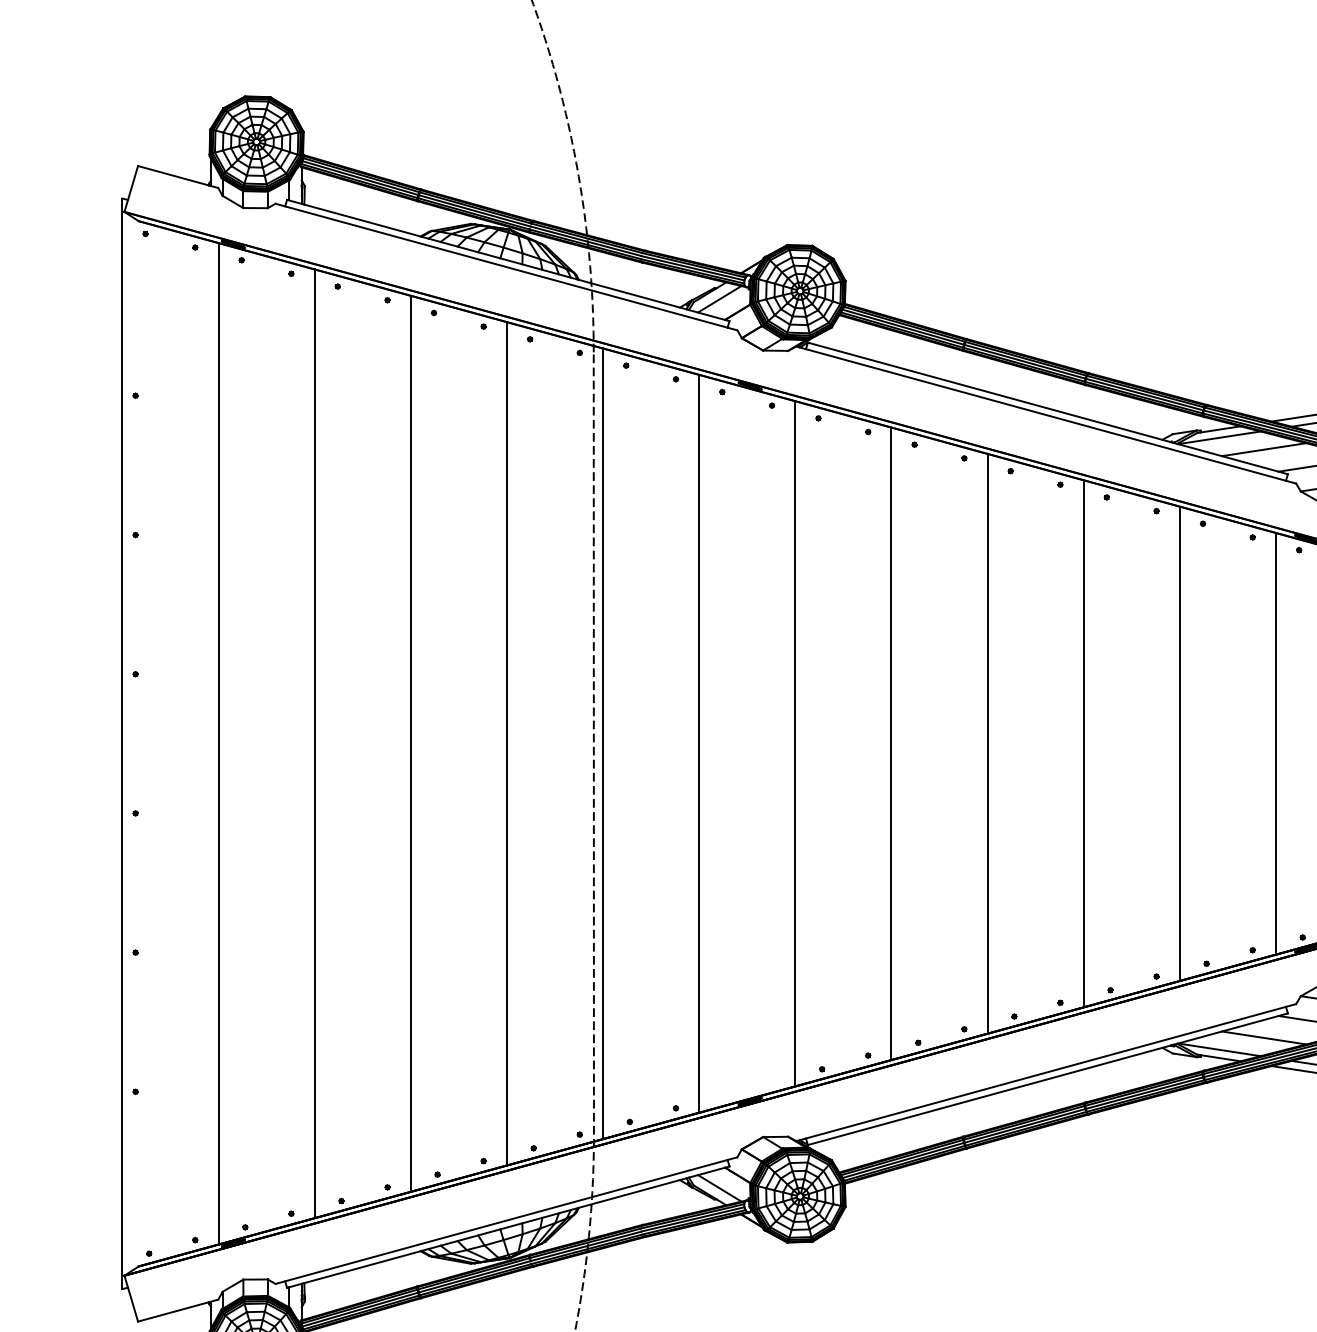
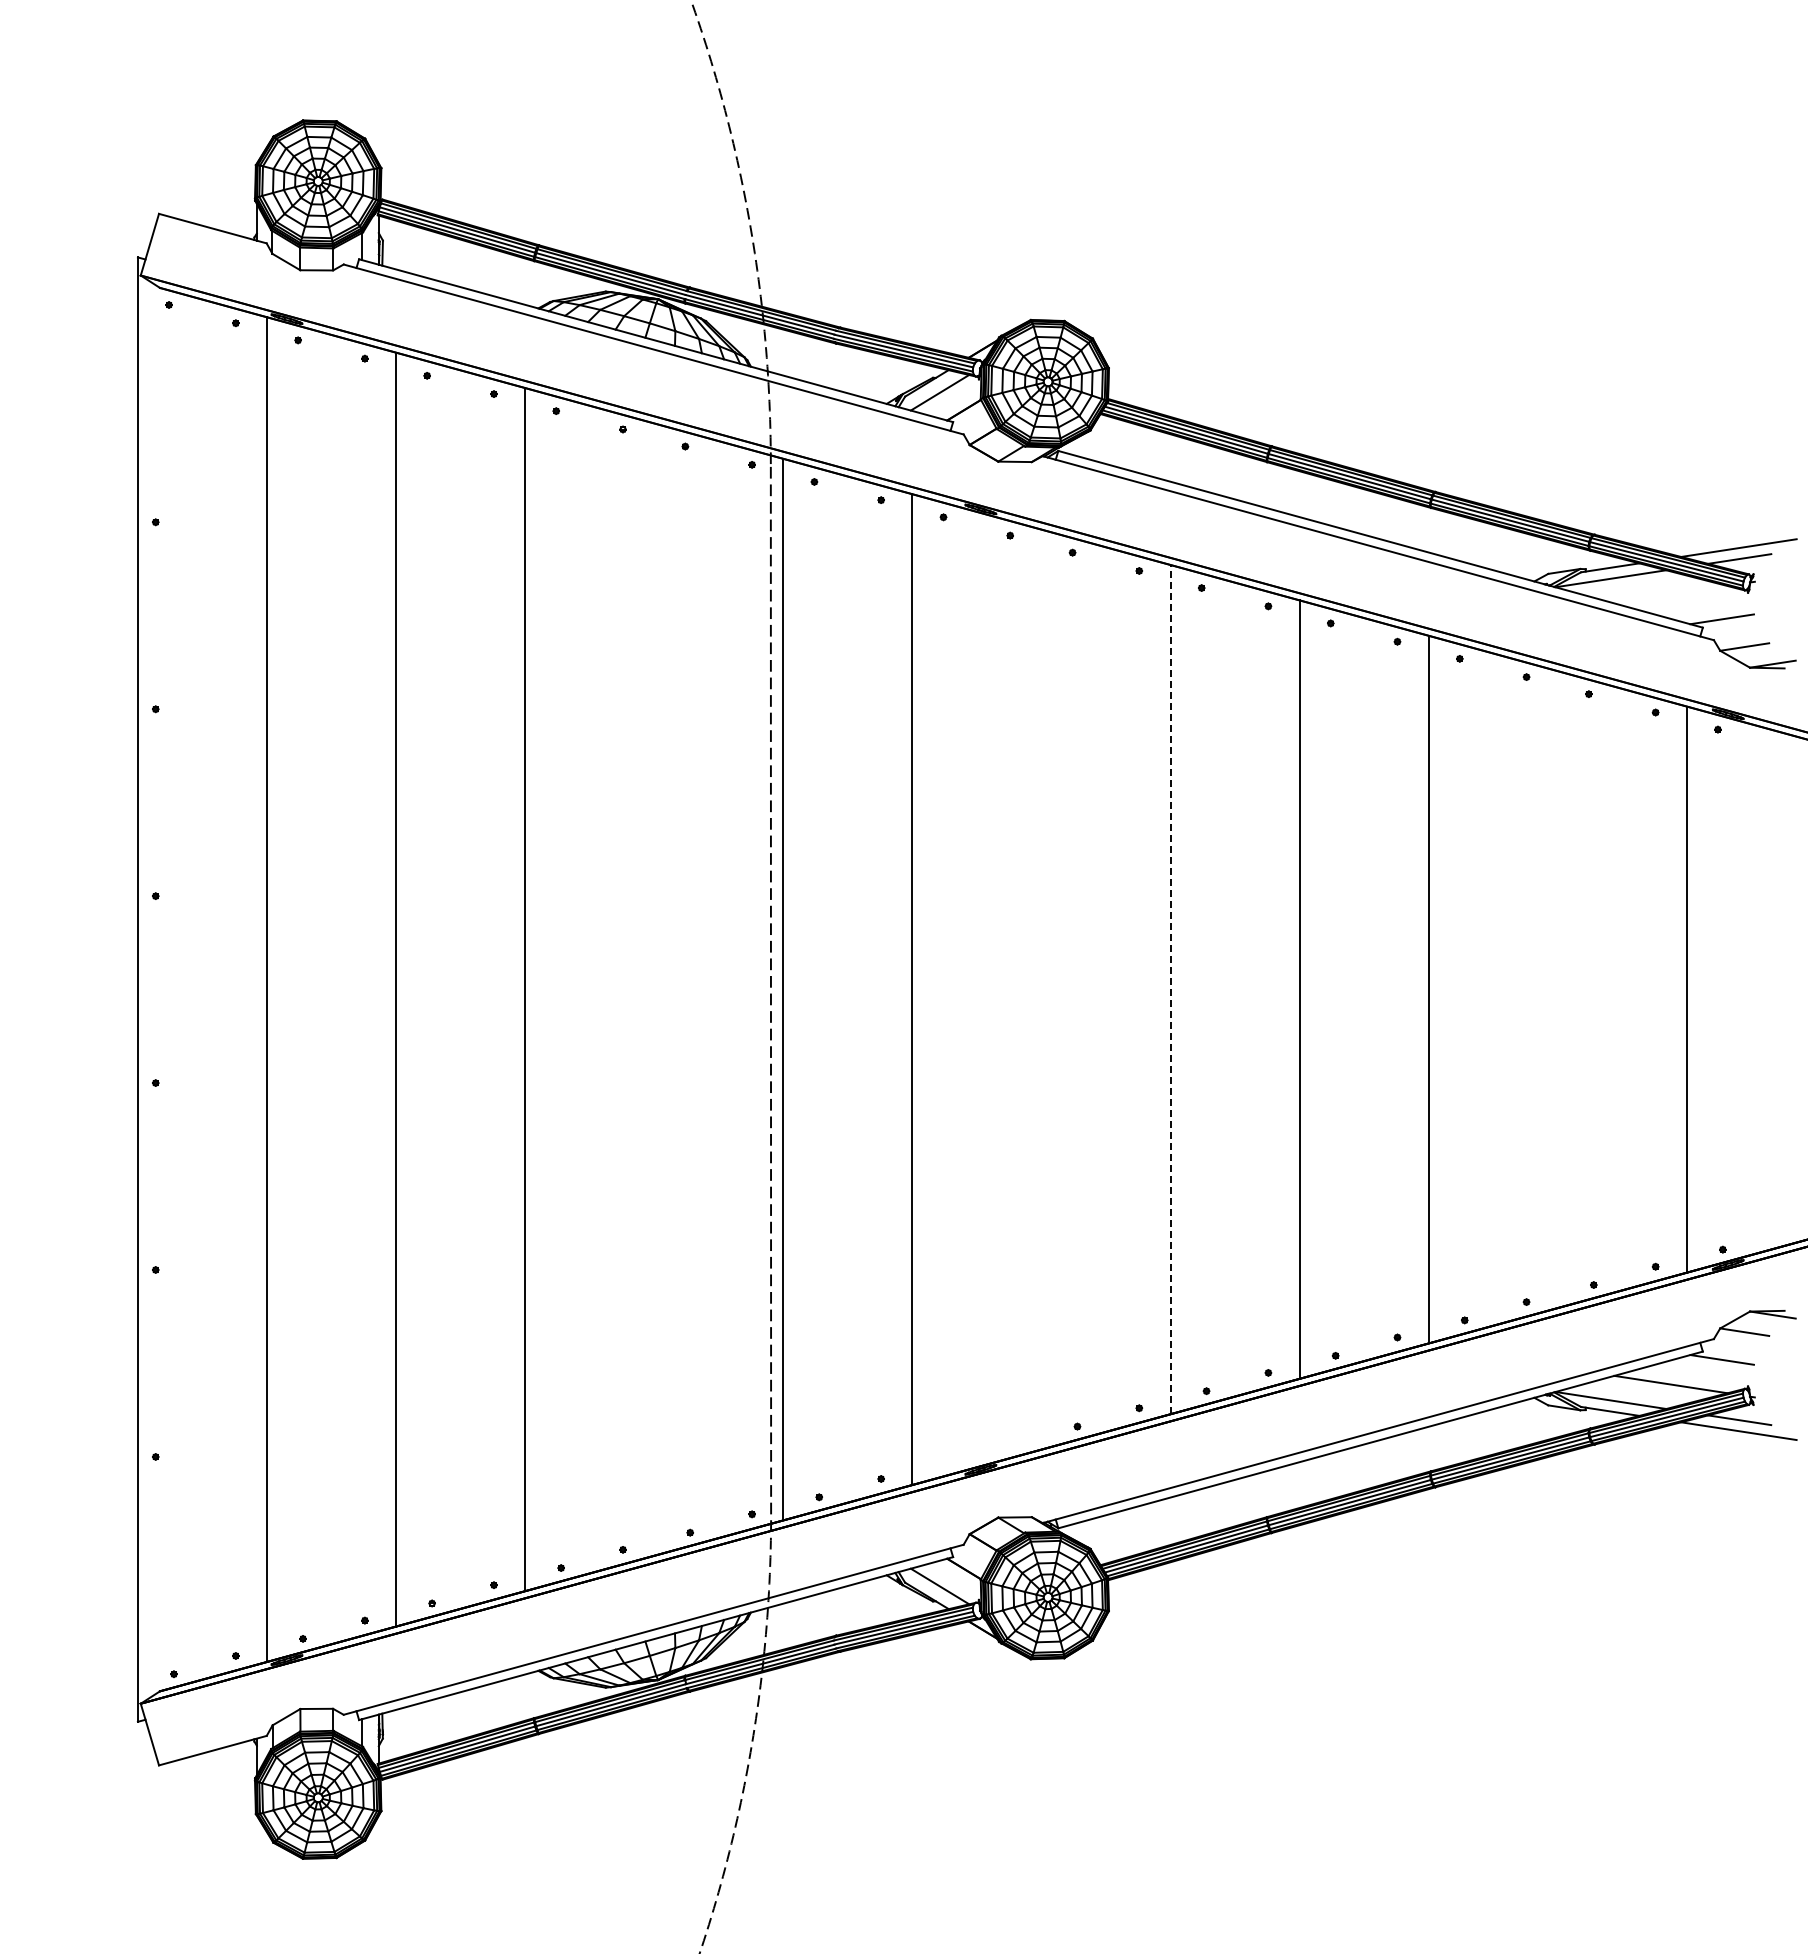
line: (1263, 449) -> (1670, 594), removed
line: (507, 743) -> (654, 989), removed
line: (795, 743) -> (1041, 989), removed
line: (891, 743) -> (1170, 989), solid -> dashed
line: (1179, 743) -> (1557, 989), removed

